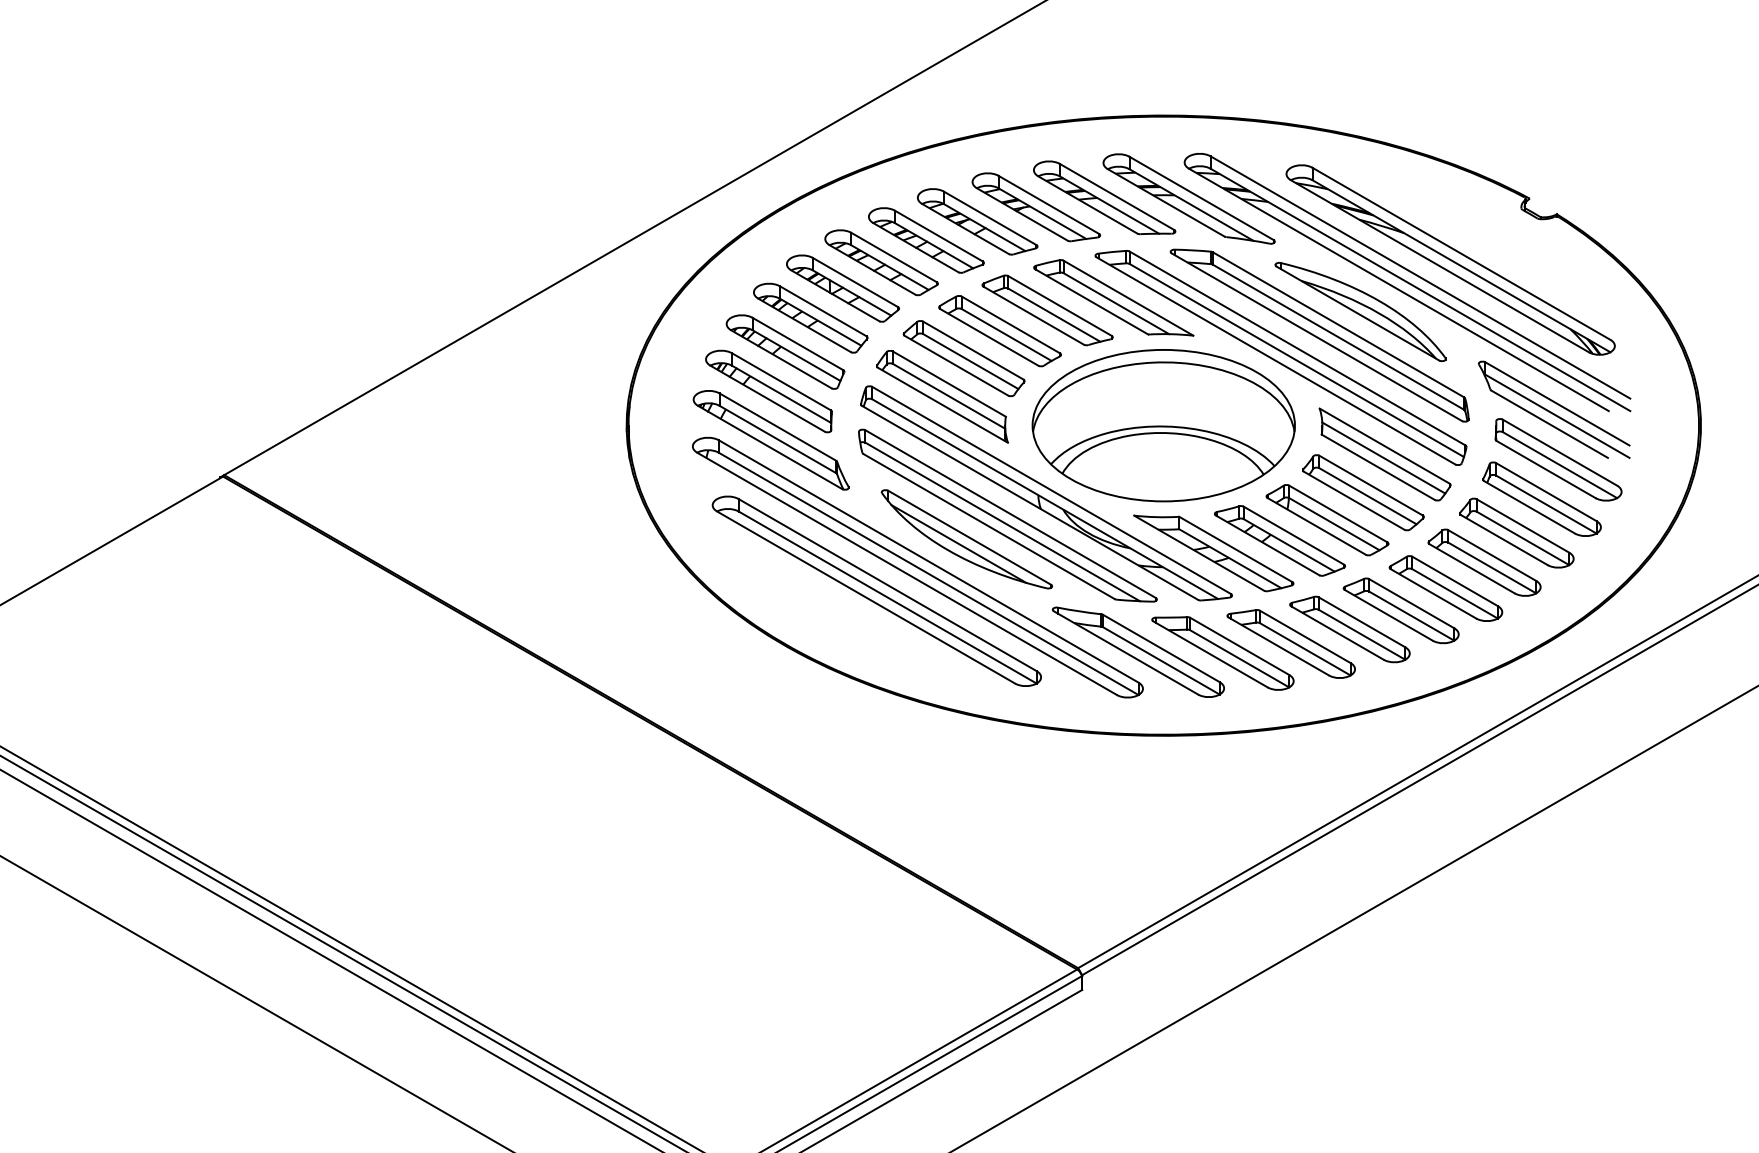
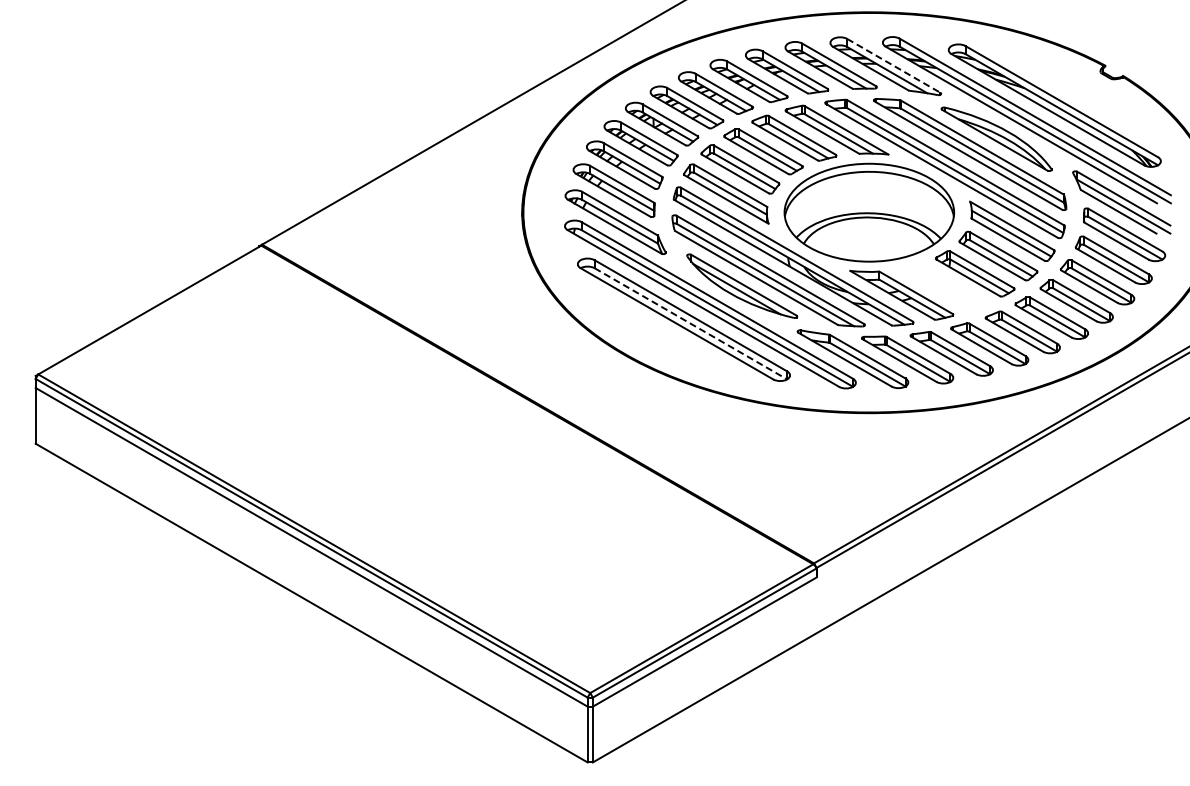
line: (1201, 197) -> (893, 65), solid -> dashed
part: (1280, 539) -> (944, 286), removed
line: (888, 598) -> (691, 324), solid -> dashed

